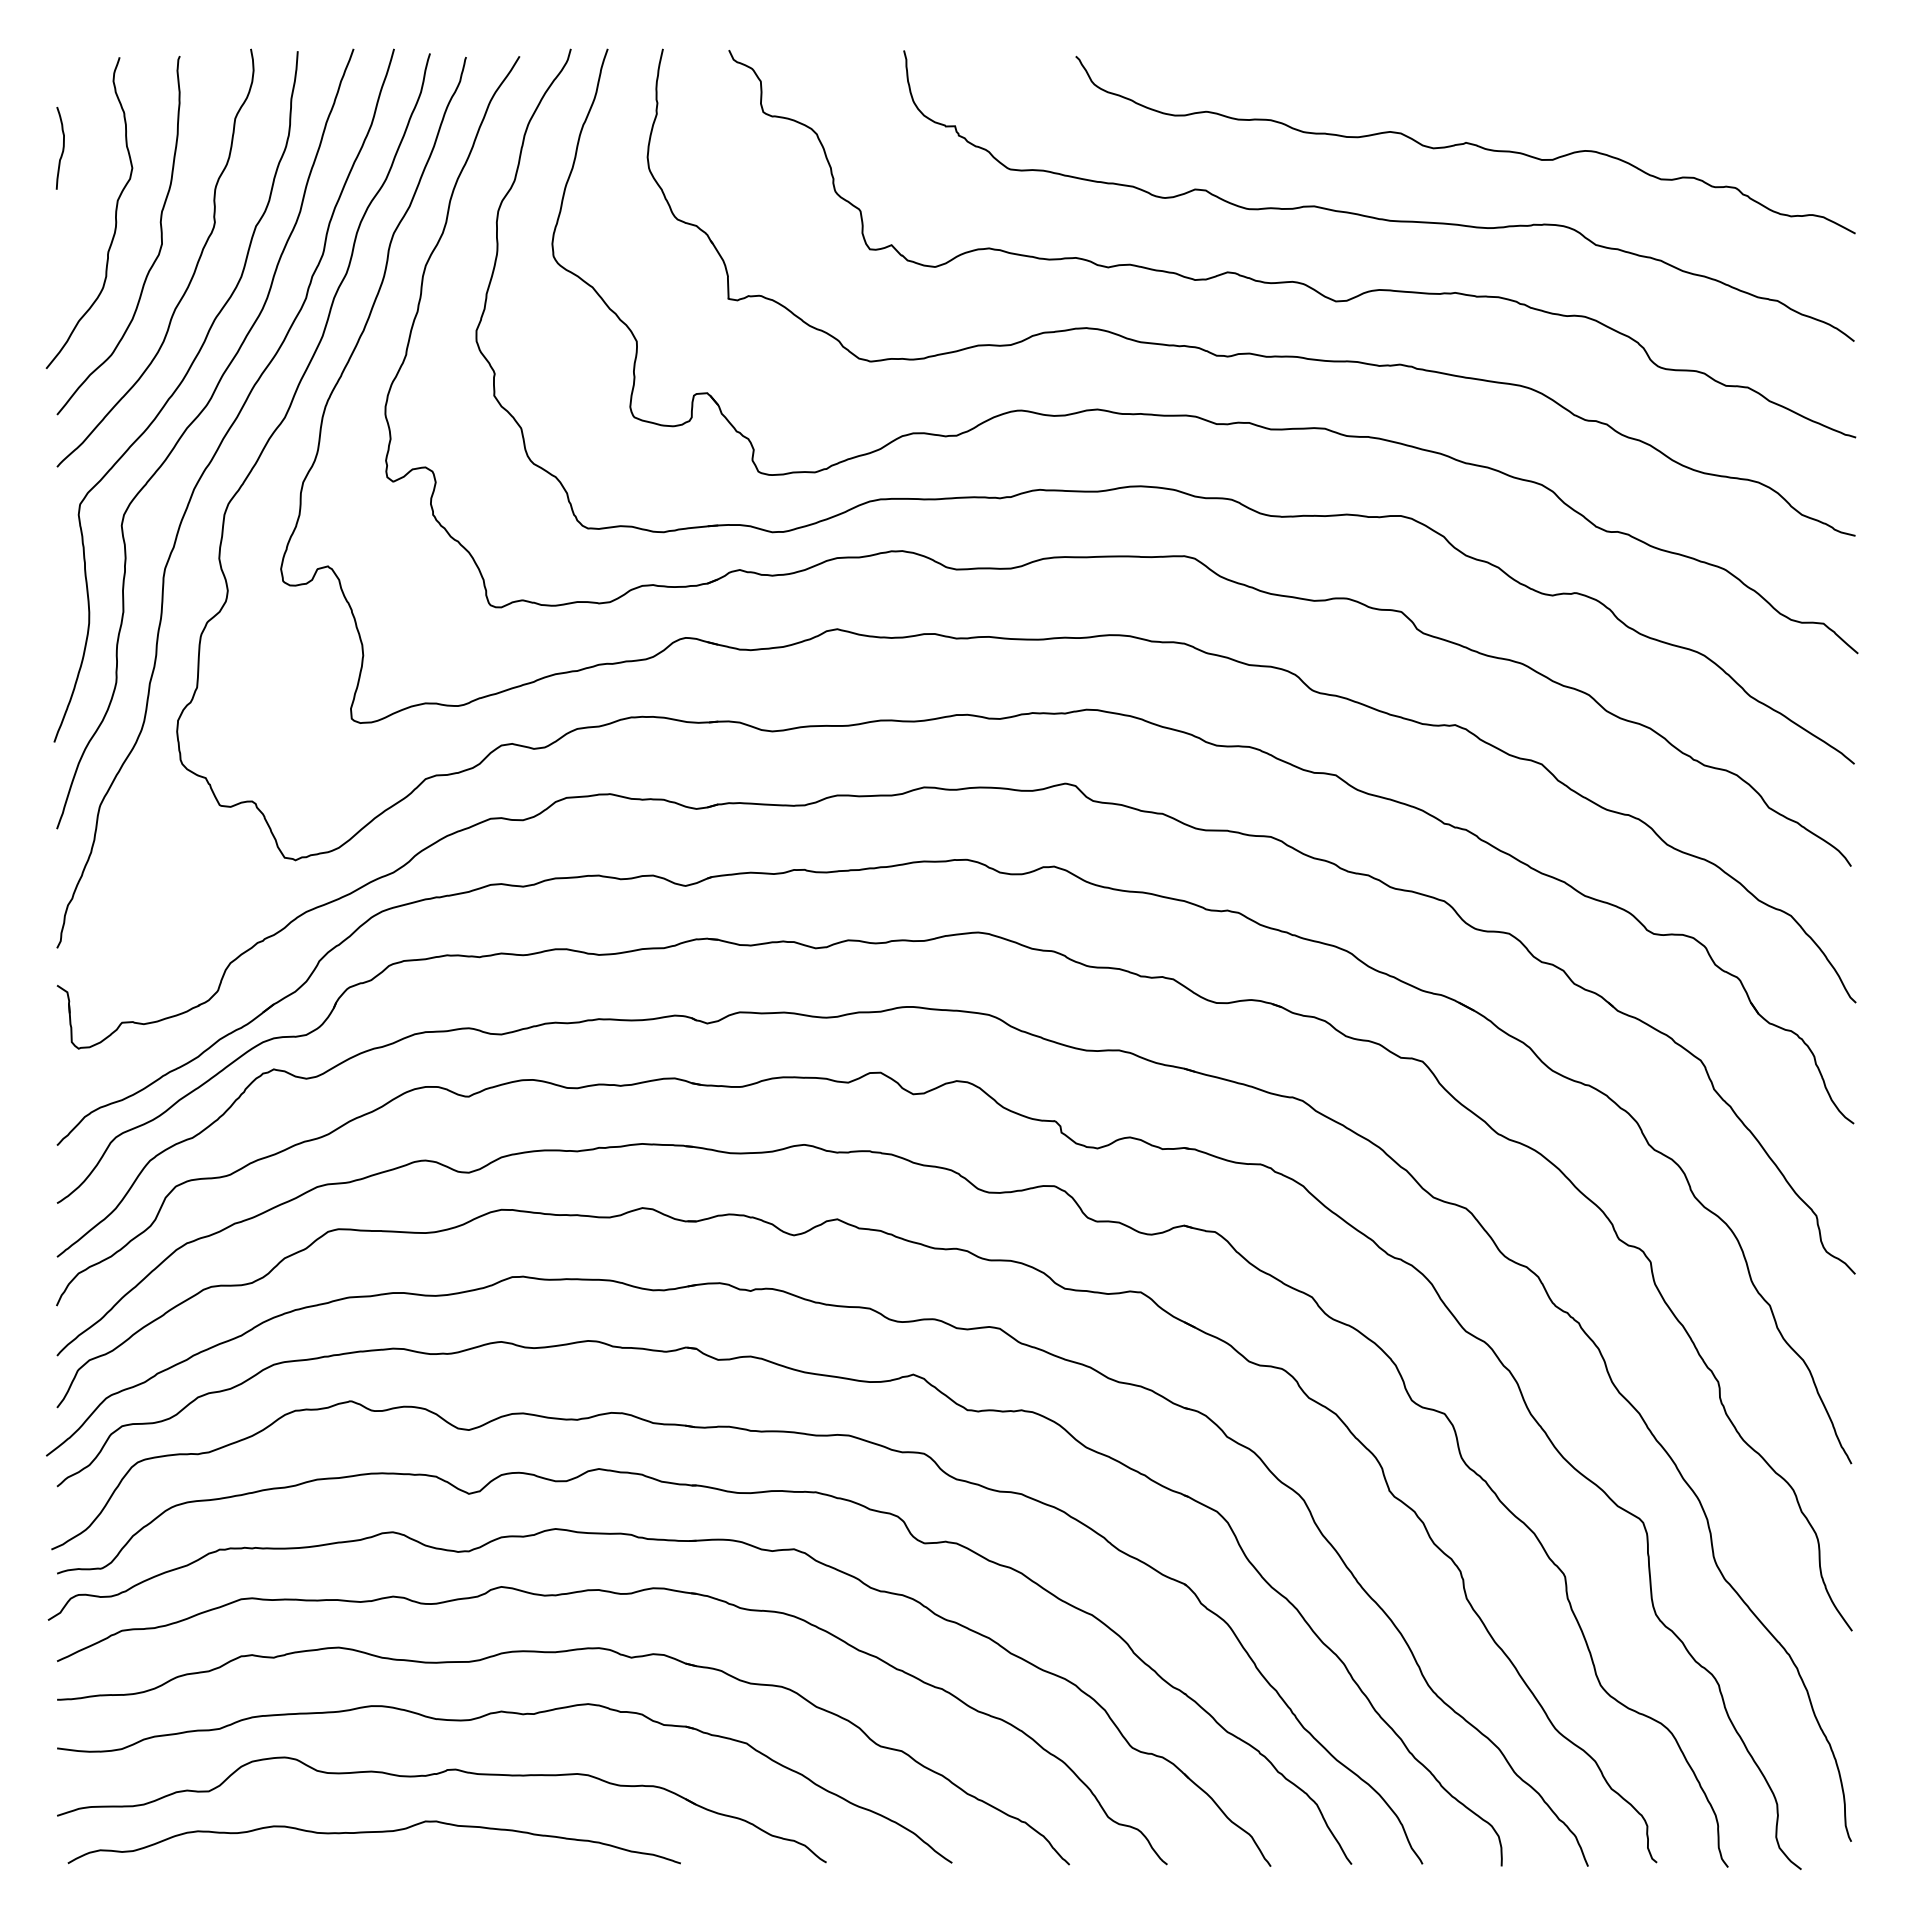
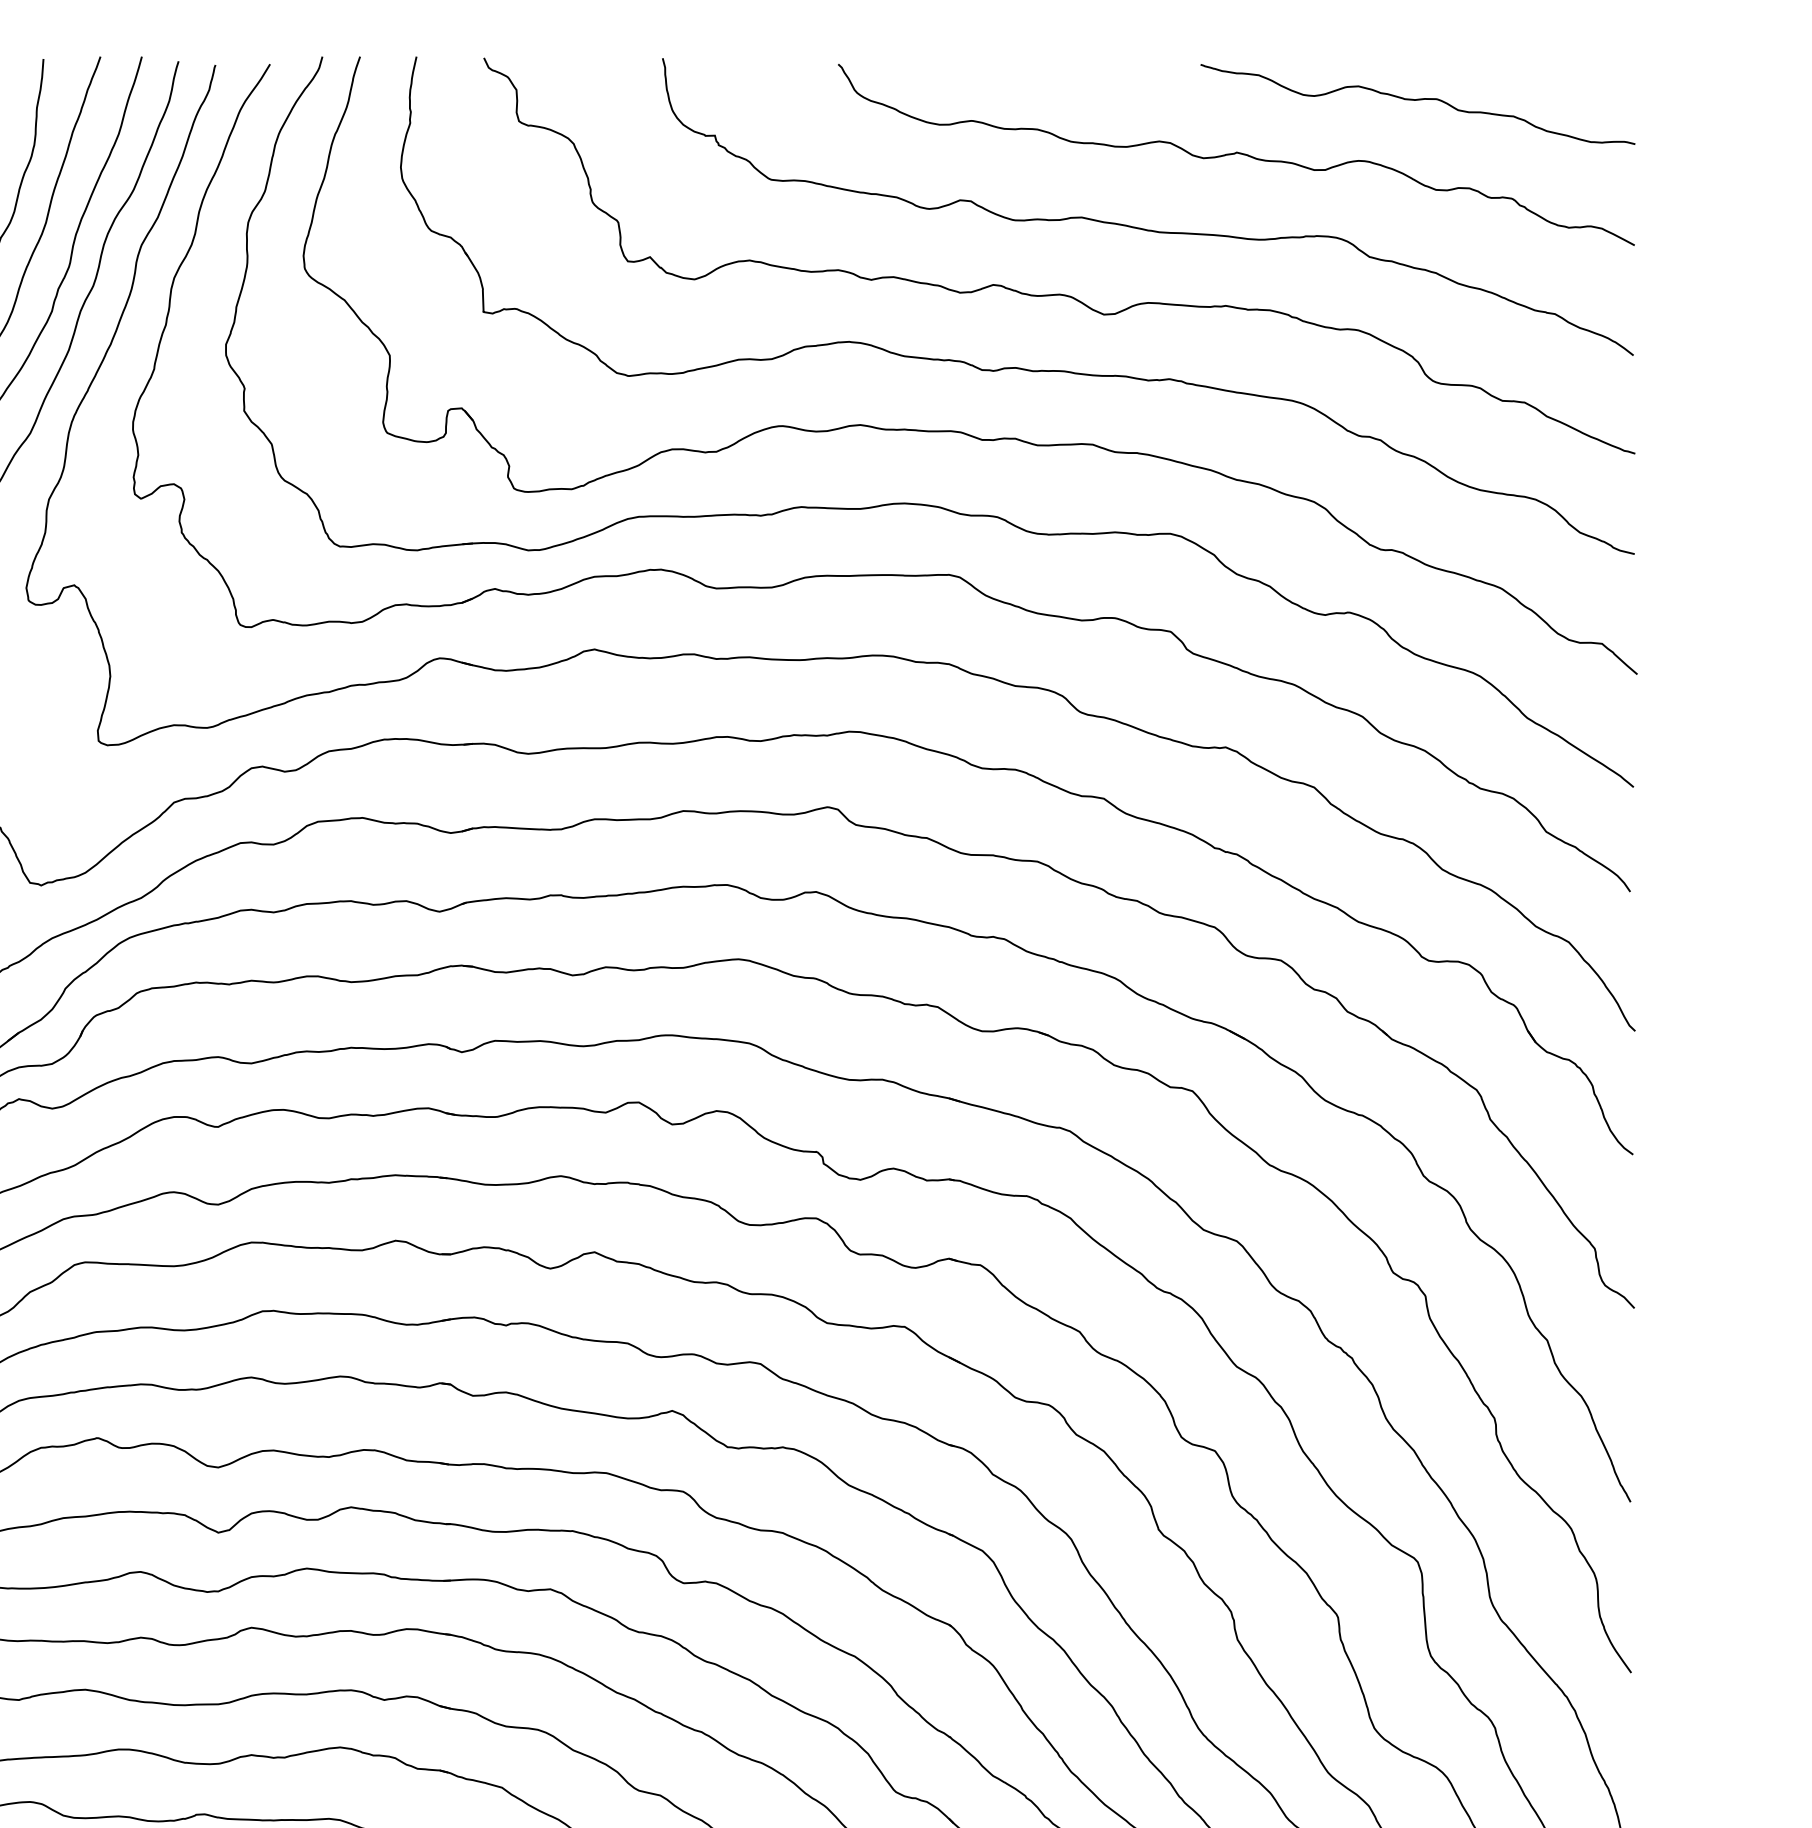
curve: (1642, 92) -> (1417, 101), added

